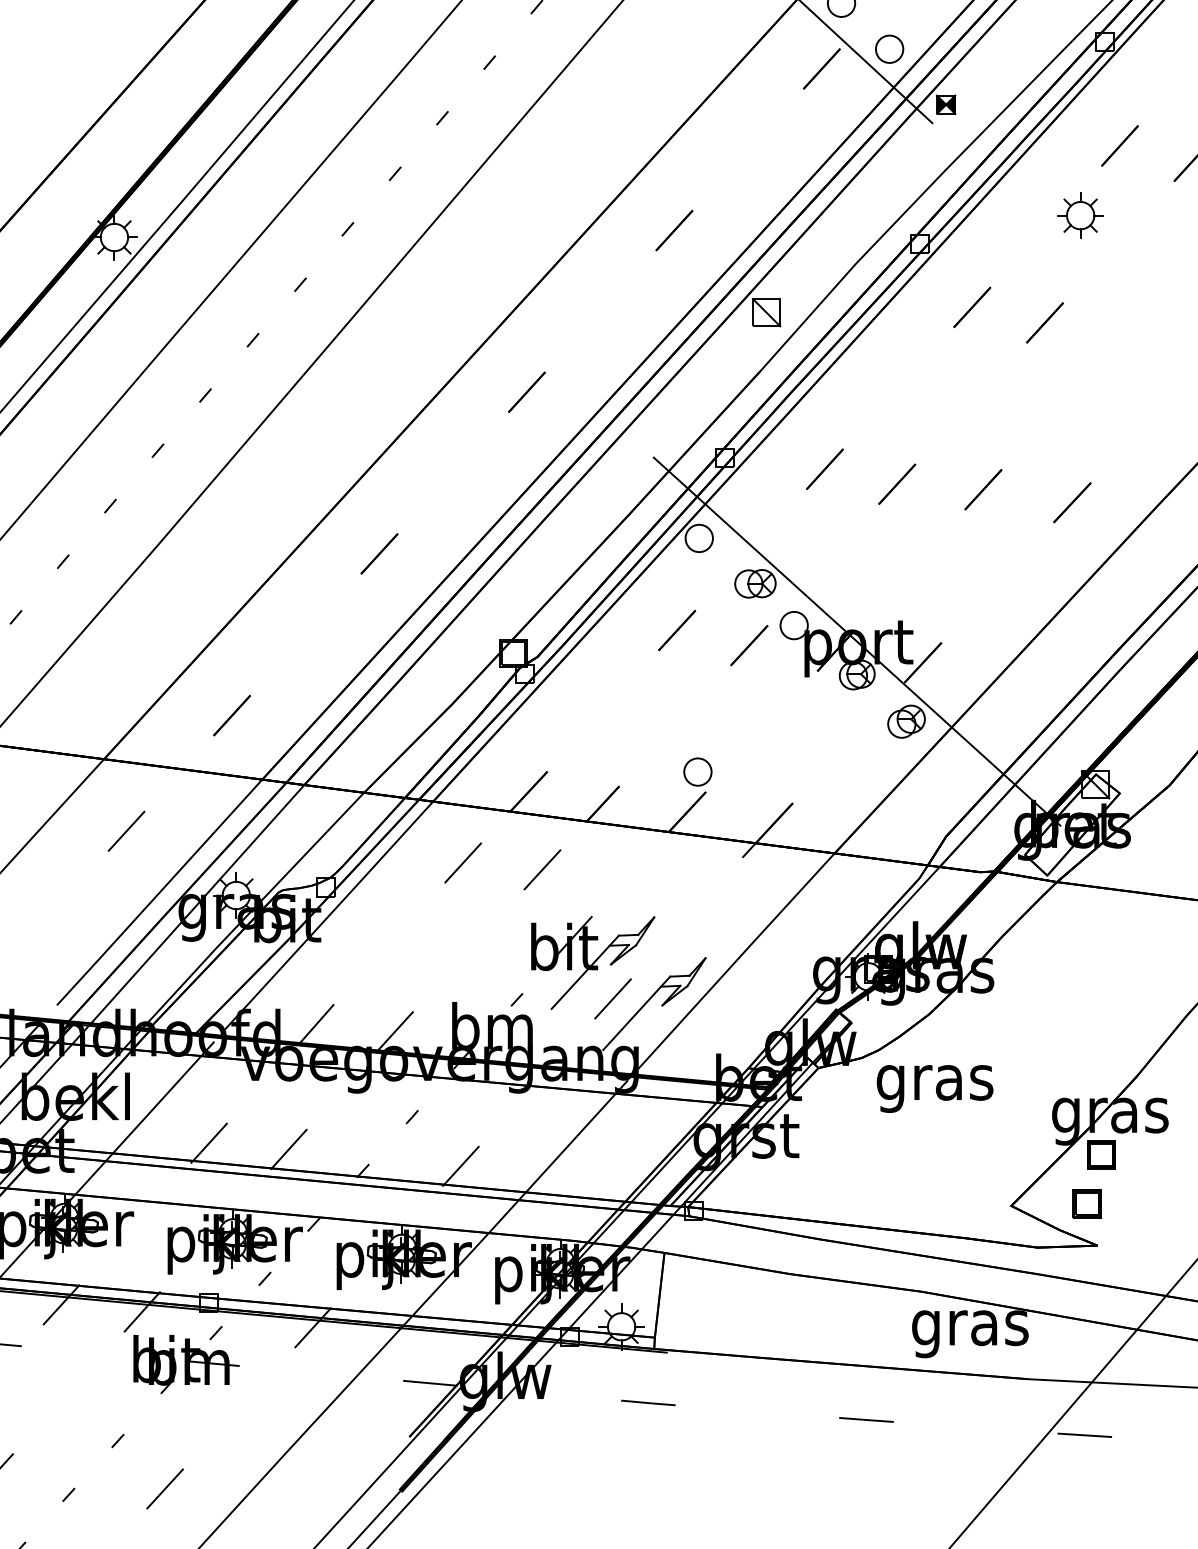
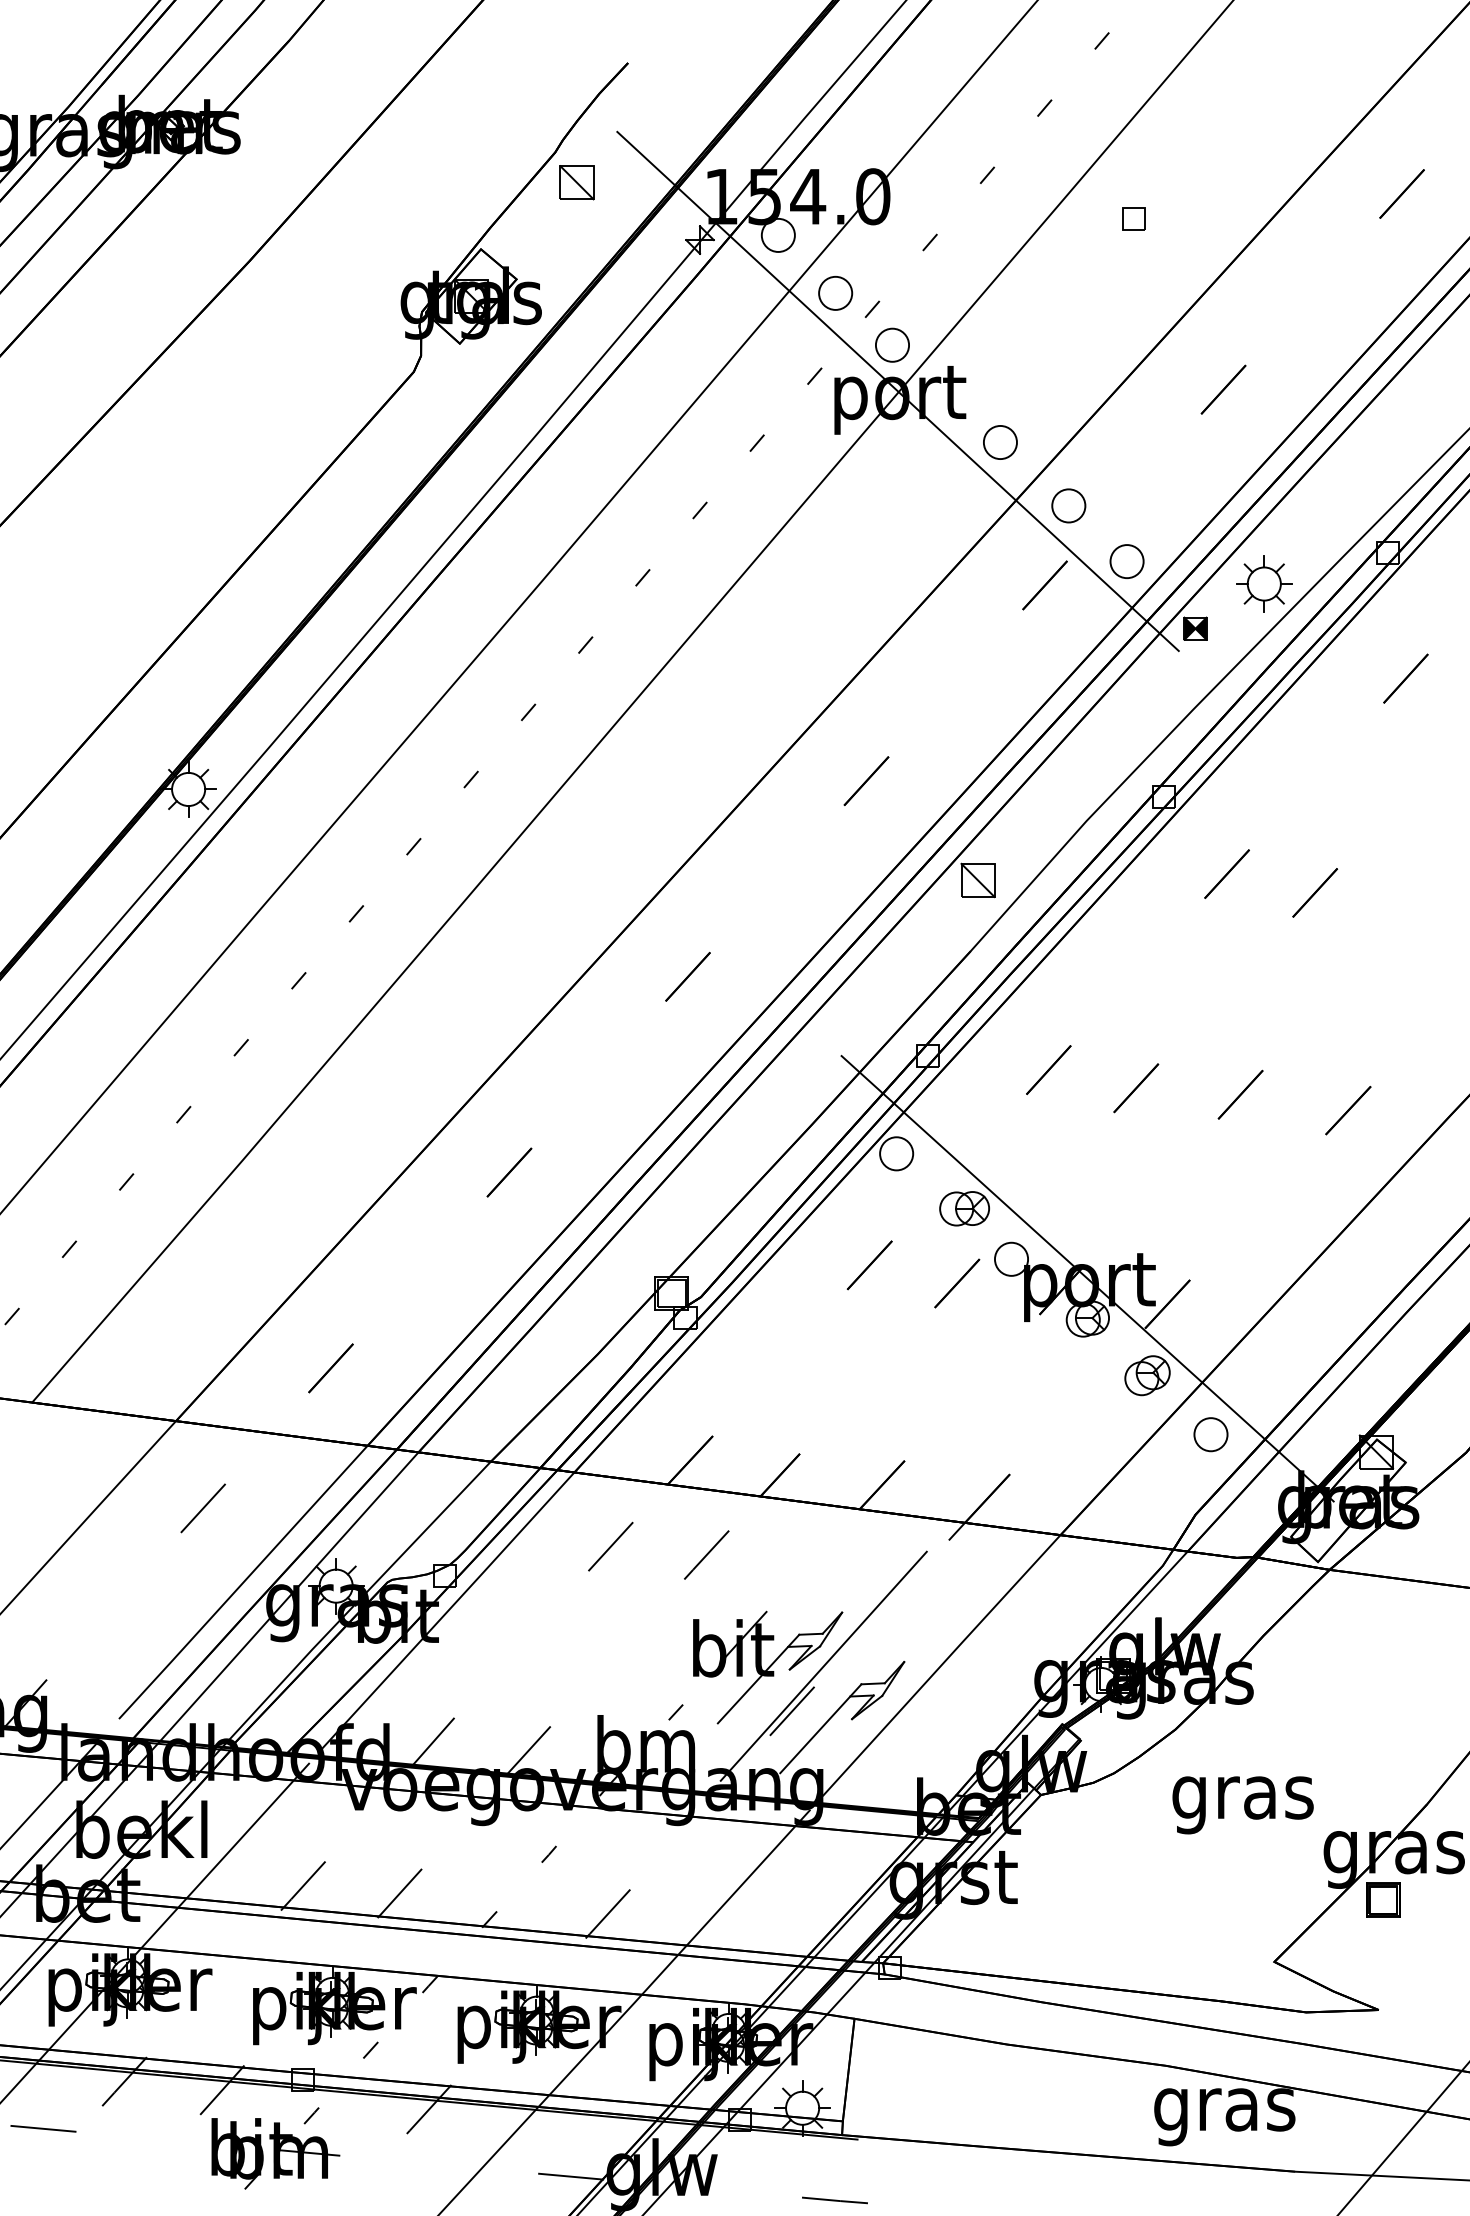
part: (1080, 215) -> (1264, 583), moved
part: (697, 771) -> (1210, 1434), moved
line: (638, 961) -> (823, 1665), added
text: (934, 1089) -> (1242, 1805), moved
part: (1087, 1203) -> (1366, 1958), removed

